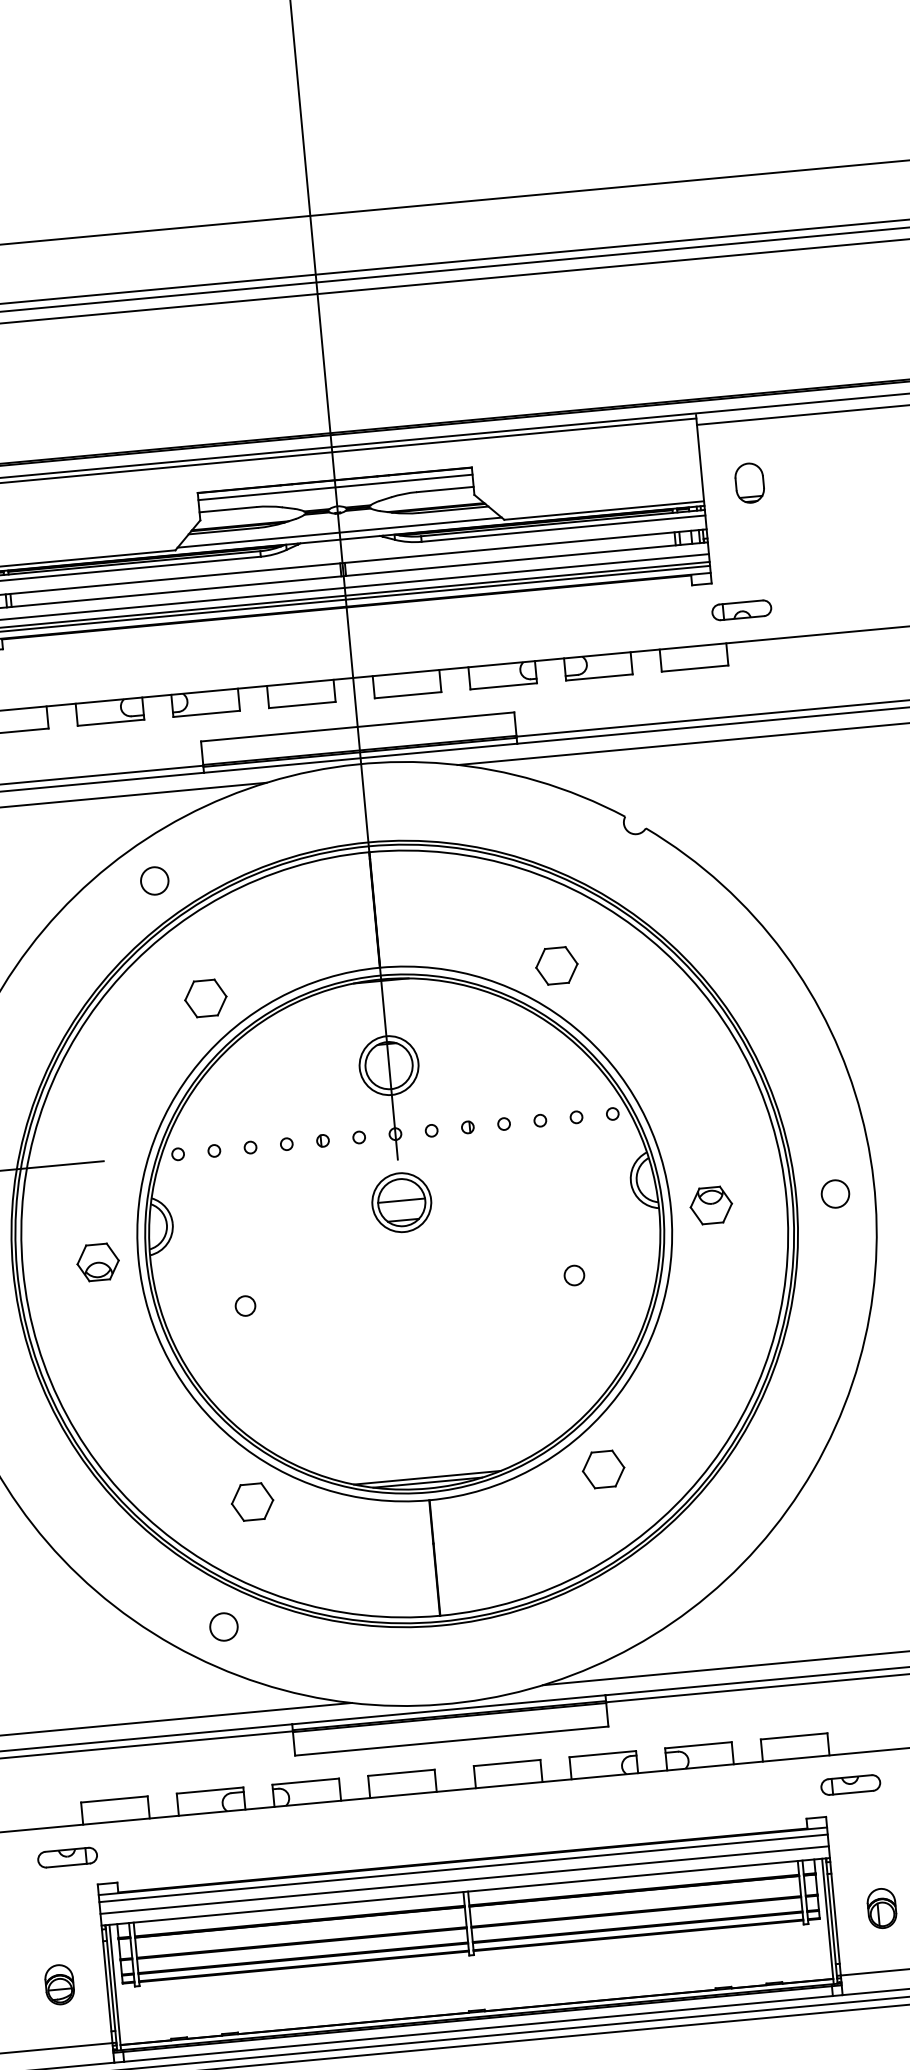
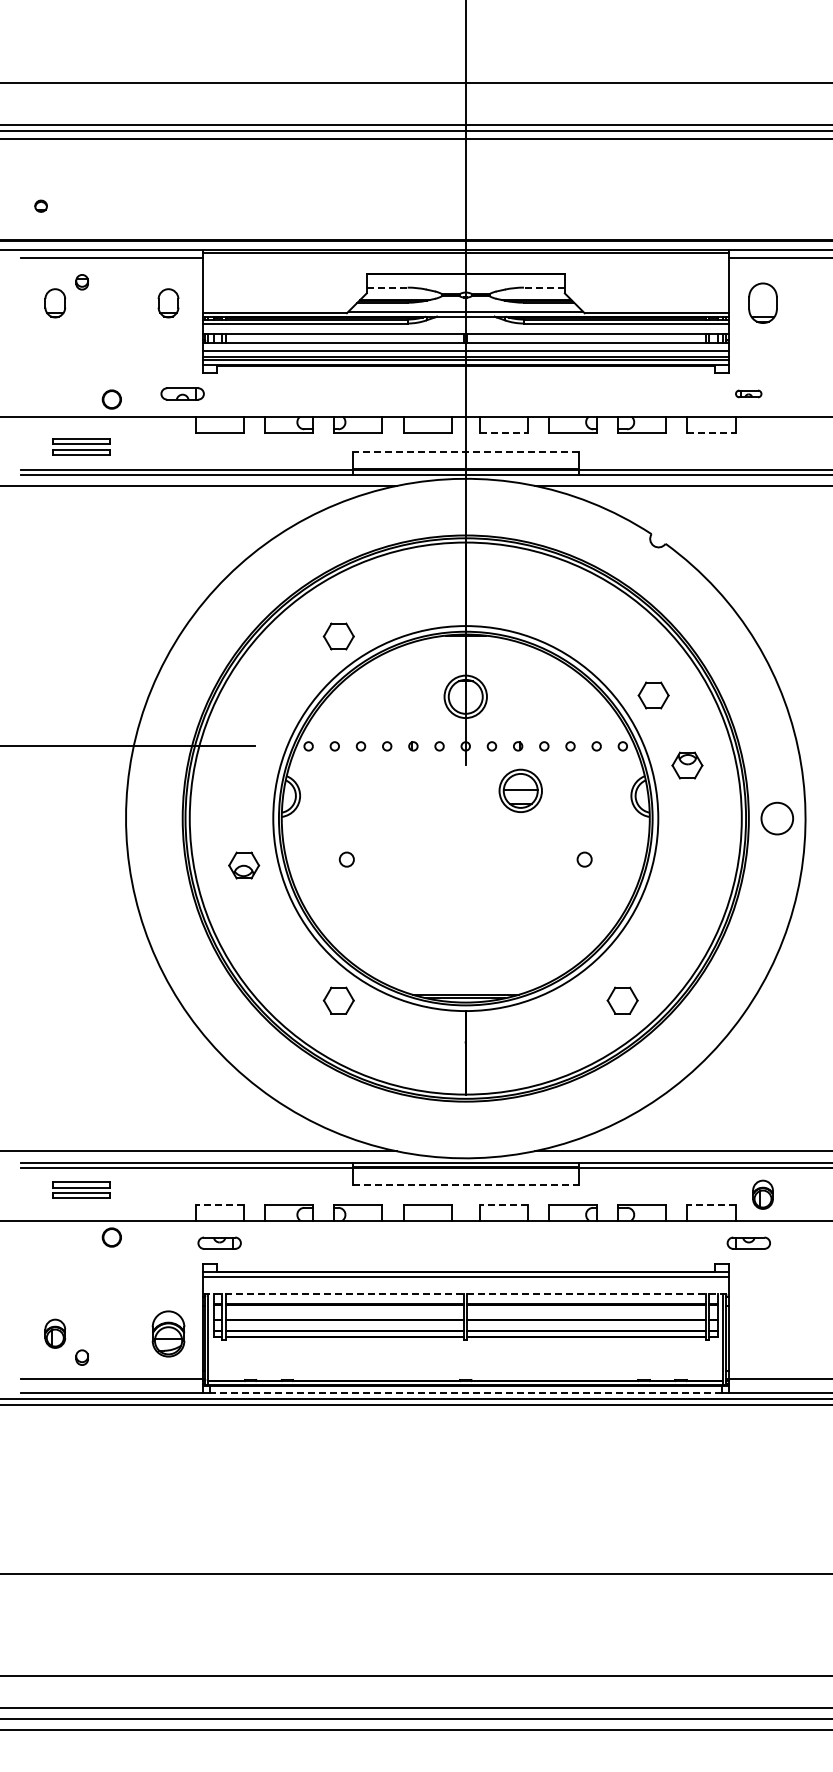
part: (749, 483) -> (762, 303), size x1.4
line: (335, 487) -> (465, 278), removed
line: (444, 489) -> (543, 287), solid -> dashed
line: (228, 509) -> (387, 287), solid -> dashed
part: (741, 609) -> (748, 393), size x0.6
line: (695, 668) -> (711, 432), solid -> dashed
line: (408, 695) -> (504, 432), solid -> dashed
line: (357, 726) -> (465, 451), solid -> dashed
circle: (153, 880) -> (309, 548), removed
part: (556, 965) -> (653, 695), moved
circle: (834, 1194) -> (776, 818), size x1.6
part: (401, 1202) -> (520, 790), moved
part: (711, 1205) -> (687, 765), moved
part: (98, 1262) -> (244, 865), moved
part: (603, 1469) -> (622, 1000), moved
circle: (223, 1626) -> (309, 1087), removed
line: (794, 1736) -> (711, 1204), solid -> dashed
line: (452, 1741) -> (466, 1185), solid -> dashed
line: (506, 1762) -> (503, 1204), solid -> dashed
line: (113, 1799) -> (219, 1204), solid -> dashed
part: (67, 1856) -> (219, 1242), moved
line: (464, 1879) -> (465, 1285), removed
line: (466, 1892) -> (466, 1294), solid -> dashed
part: (881, 1908) -> (762, 1194), moved
part: (59, 1984) -> (168, 1333), size x1.6
line: (478, 2029) -> (465, 1393), solid -> dashed

